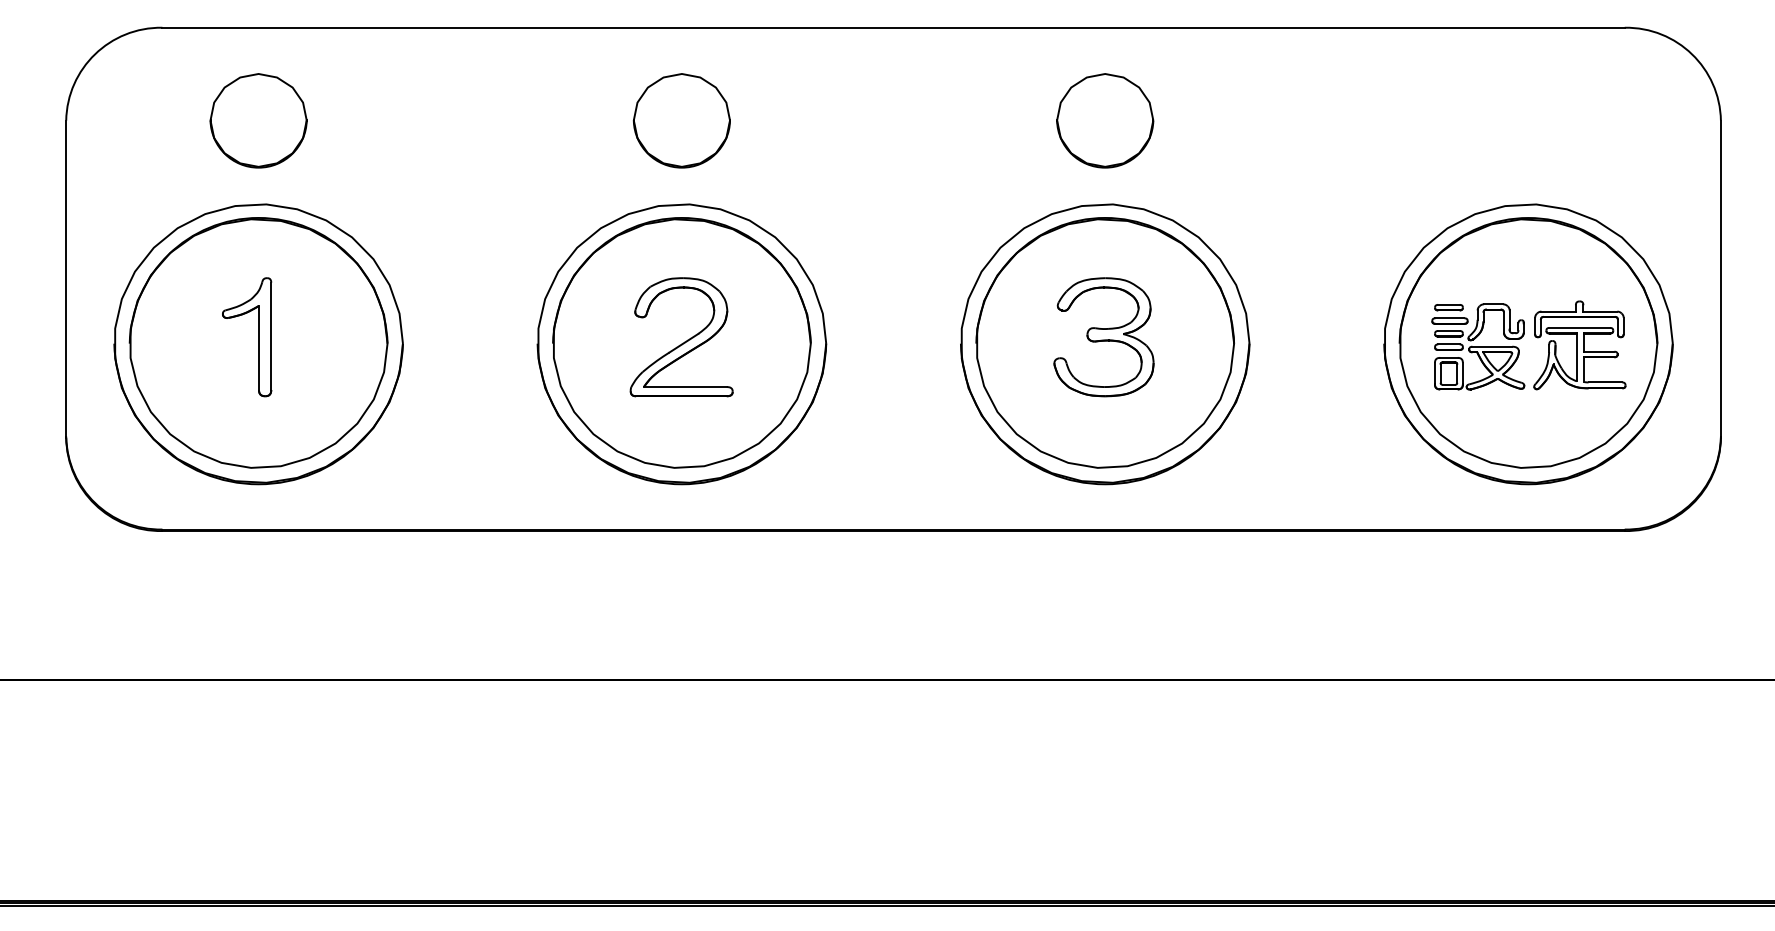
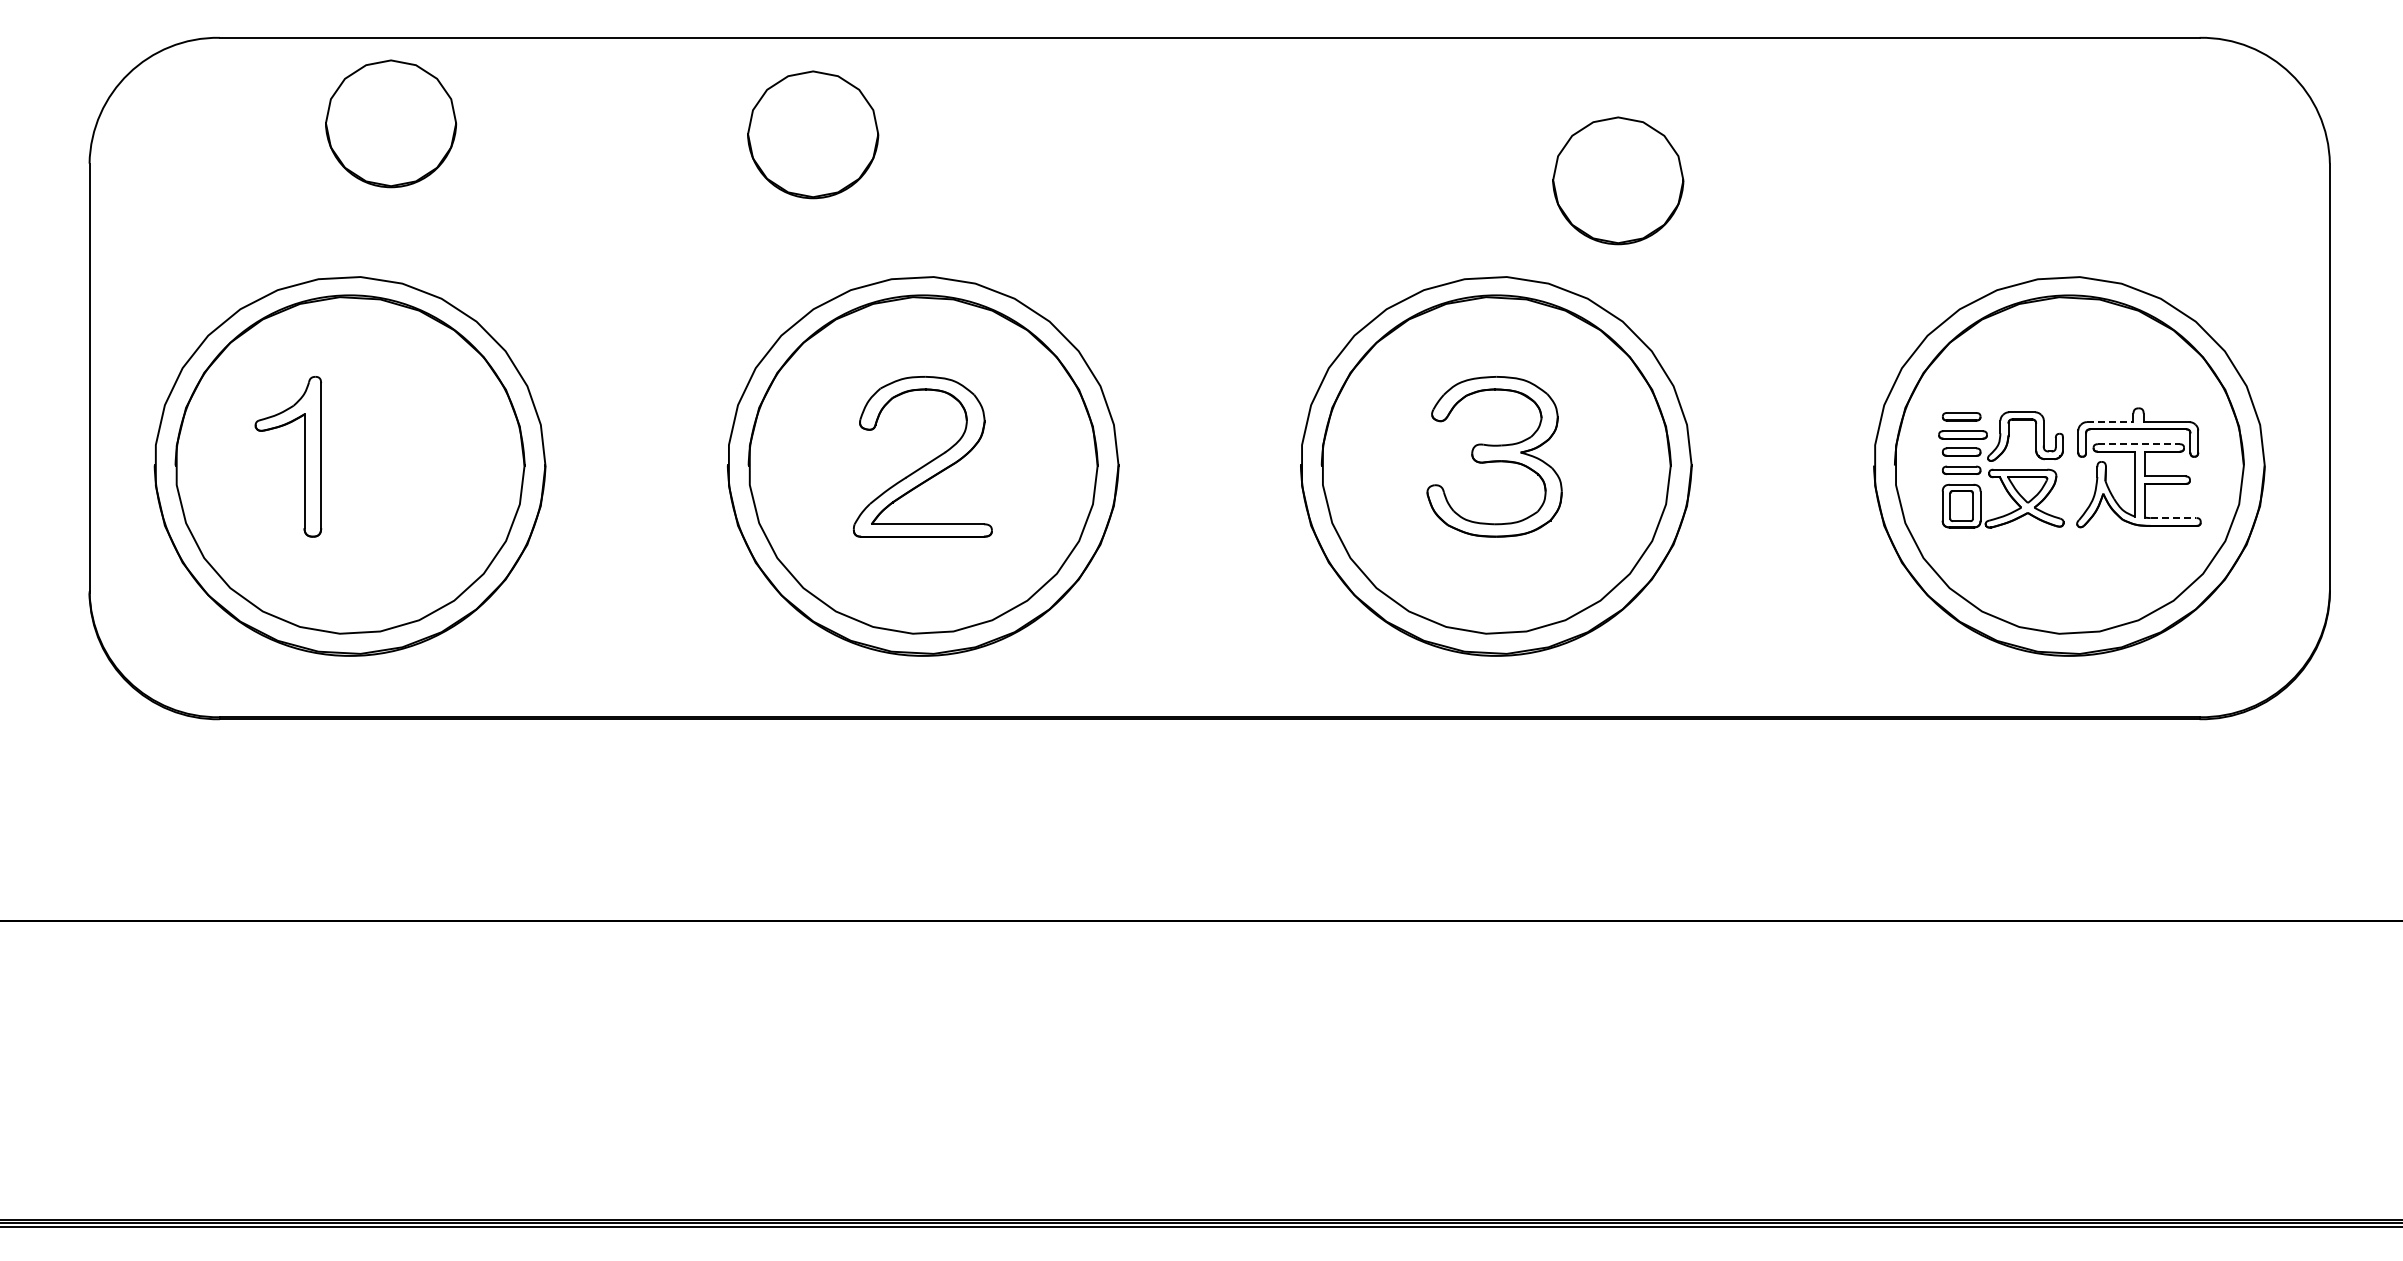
part: (258, 120) -> (391, 123), moved
part: (682, 120) -> (813, 134), moved
part: (1105, 120) -> (1618, 180), moved
line: (1558, 311) -> (2110, 422), solid -> dashed
line: (1579, 328) -> (2138, 444), solid -> dashed
part: (258, 336) -> (304, 456), moved
line: (1605, 382) -> (2173, 518), solid -> dashed

